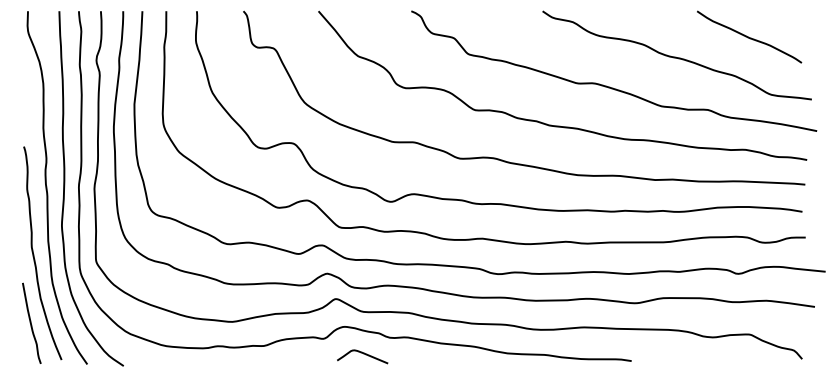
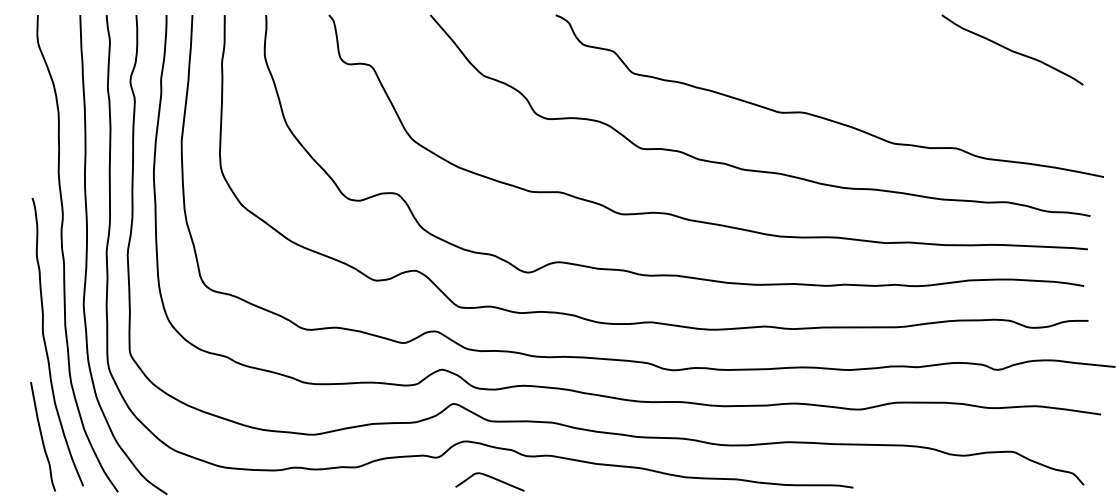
curve: (676, 56) -> (913, 76), removed

